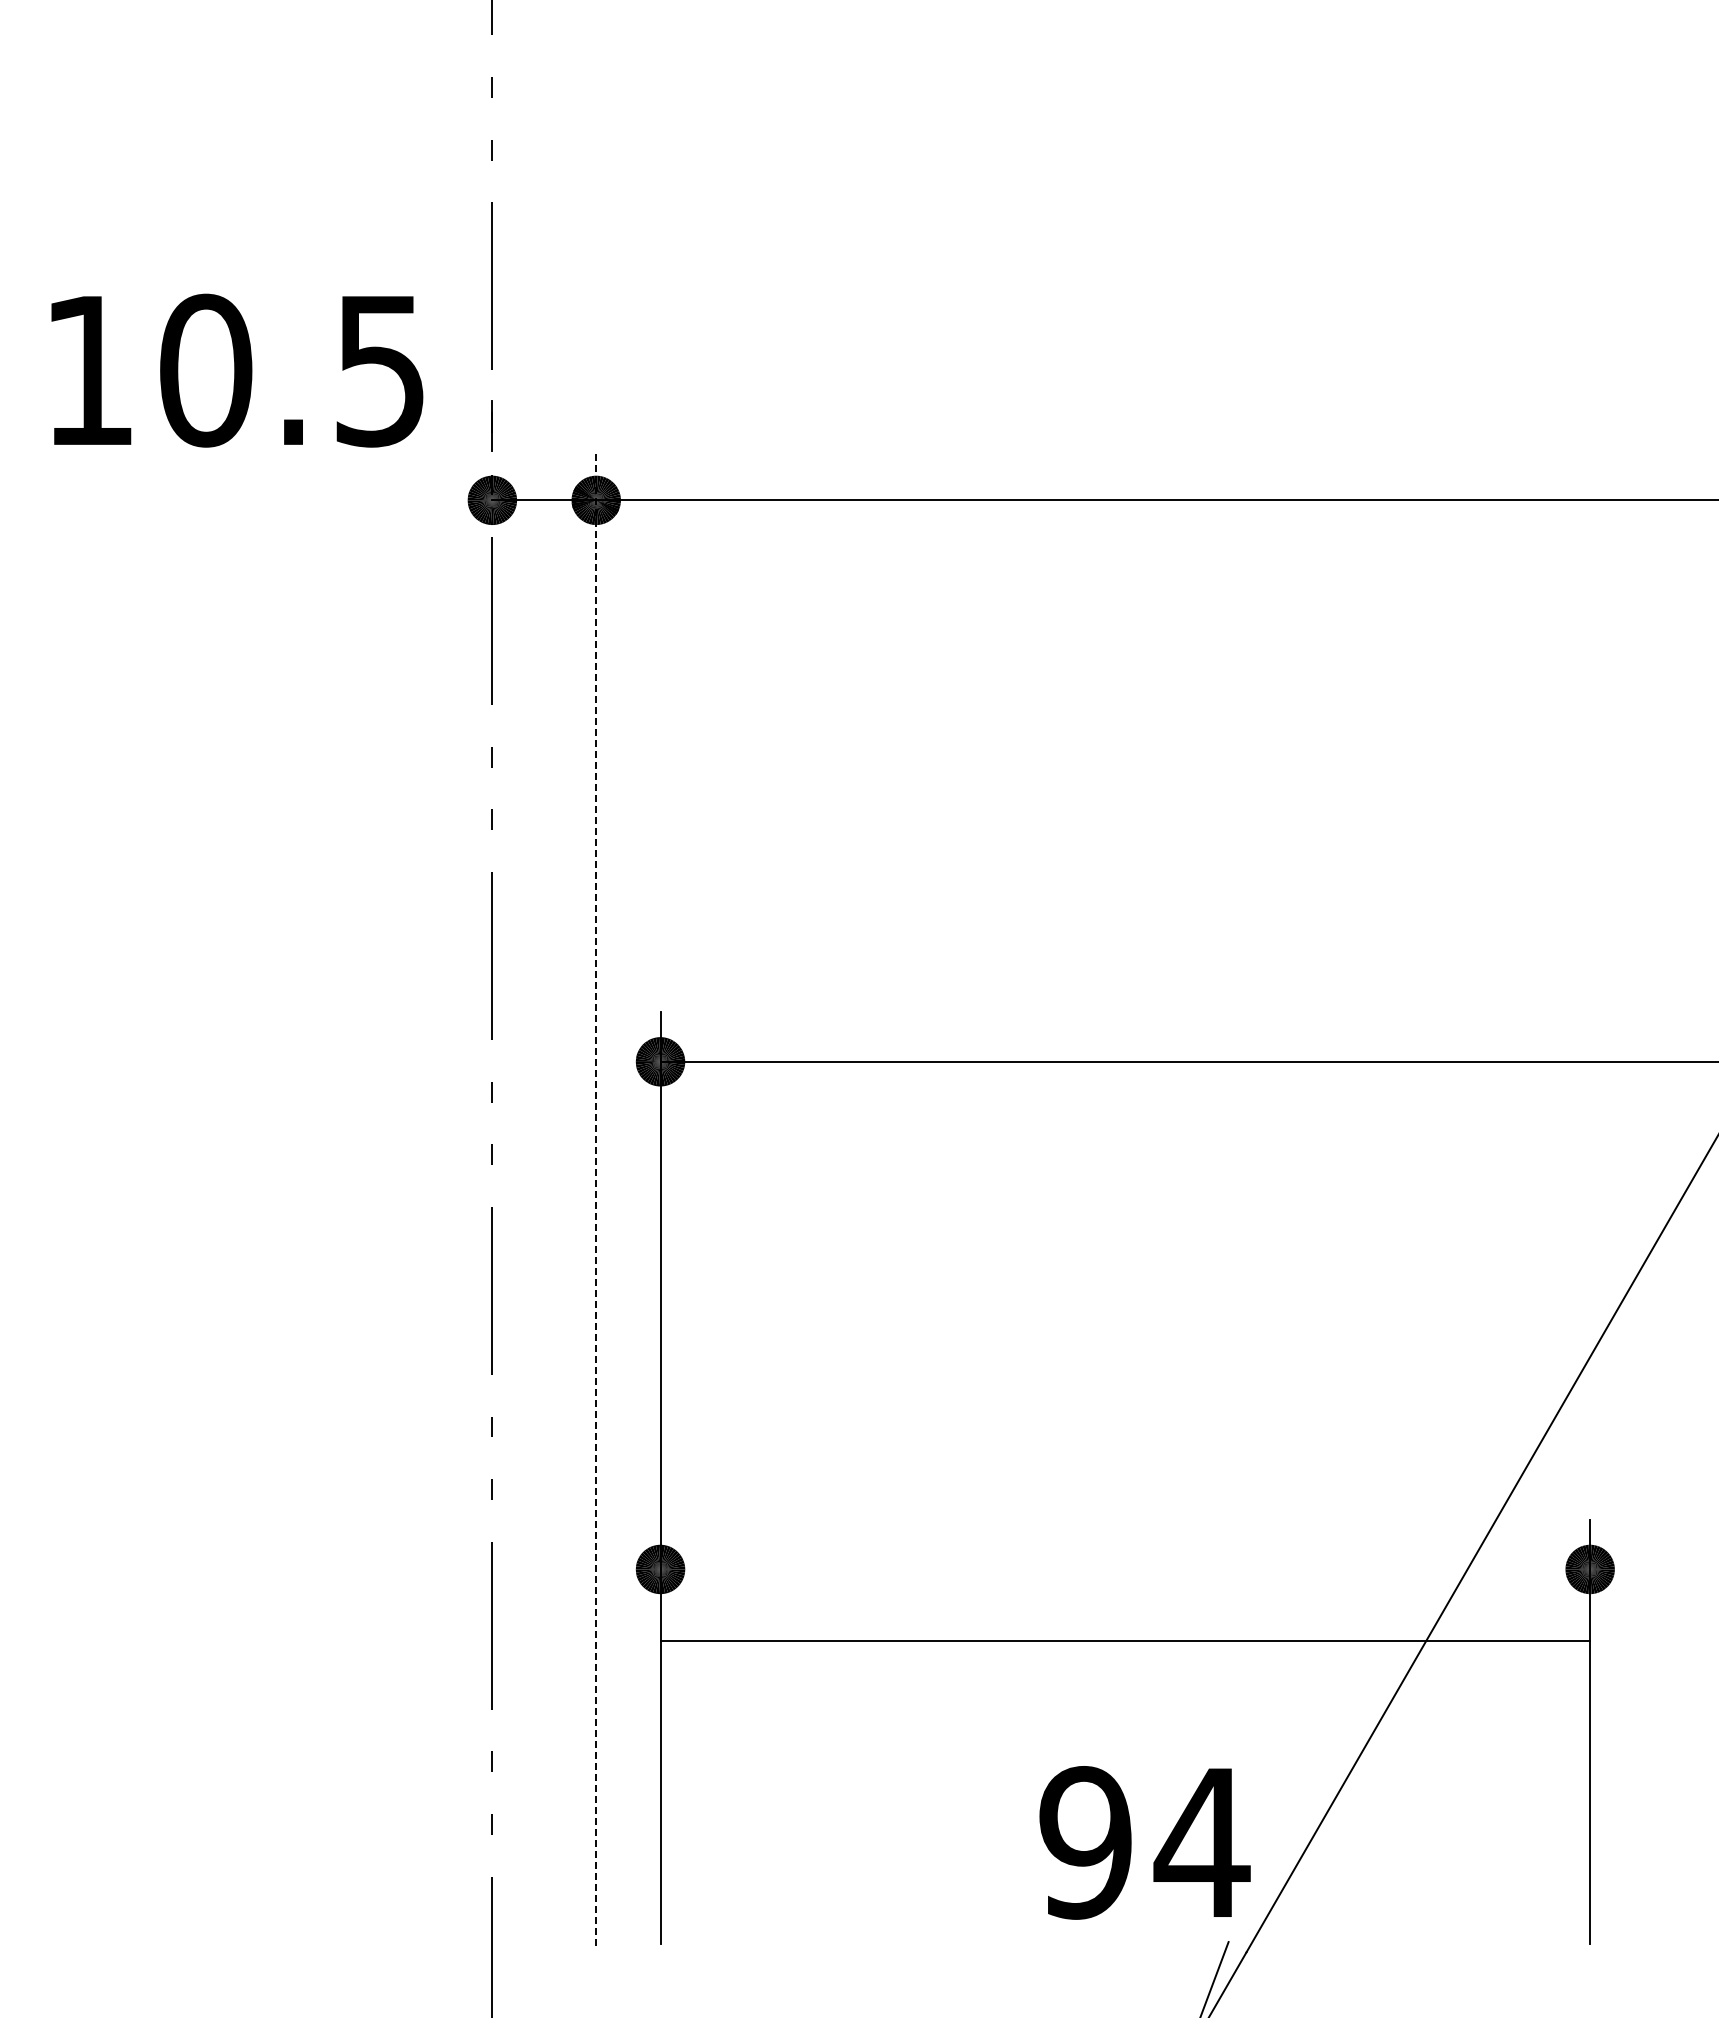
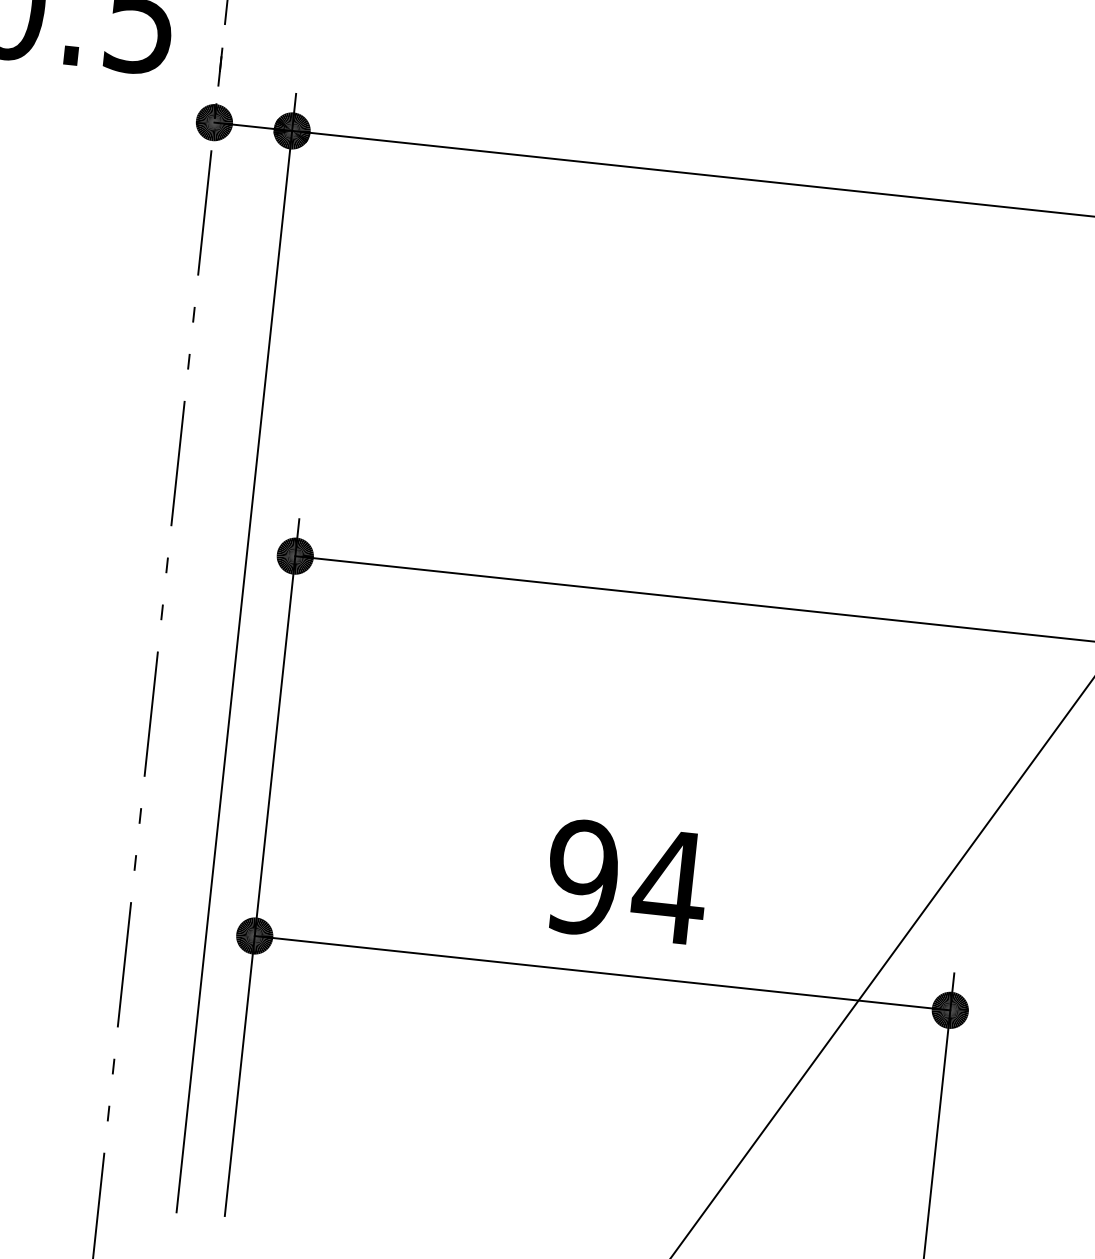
line: (596, 1197) -> (236, 652), dashed -> solid
line: (1125, 1640) -> (602, 973), moved
text: (1144, 1842) -> (626, 881), moved

